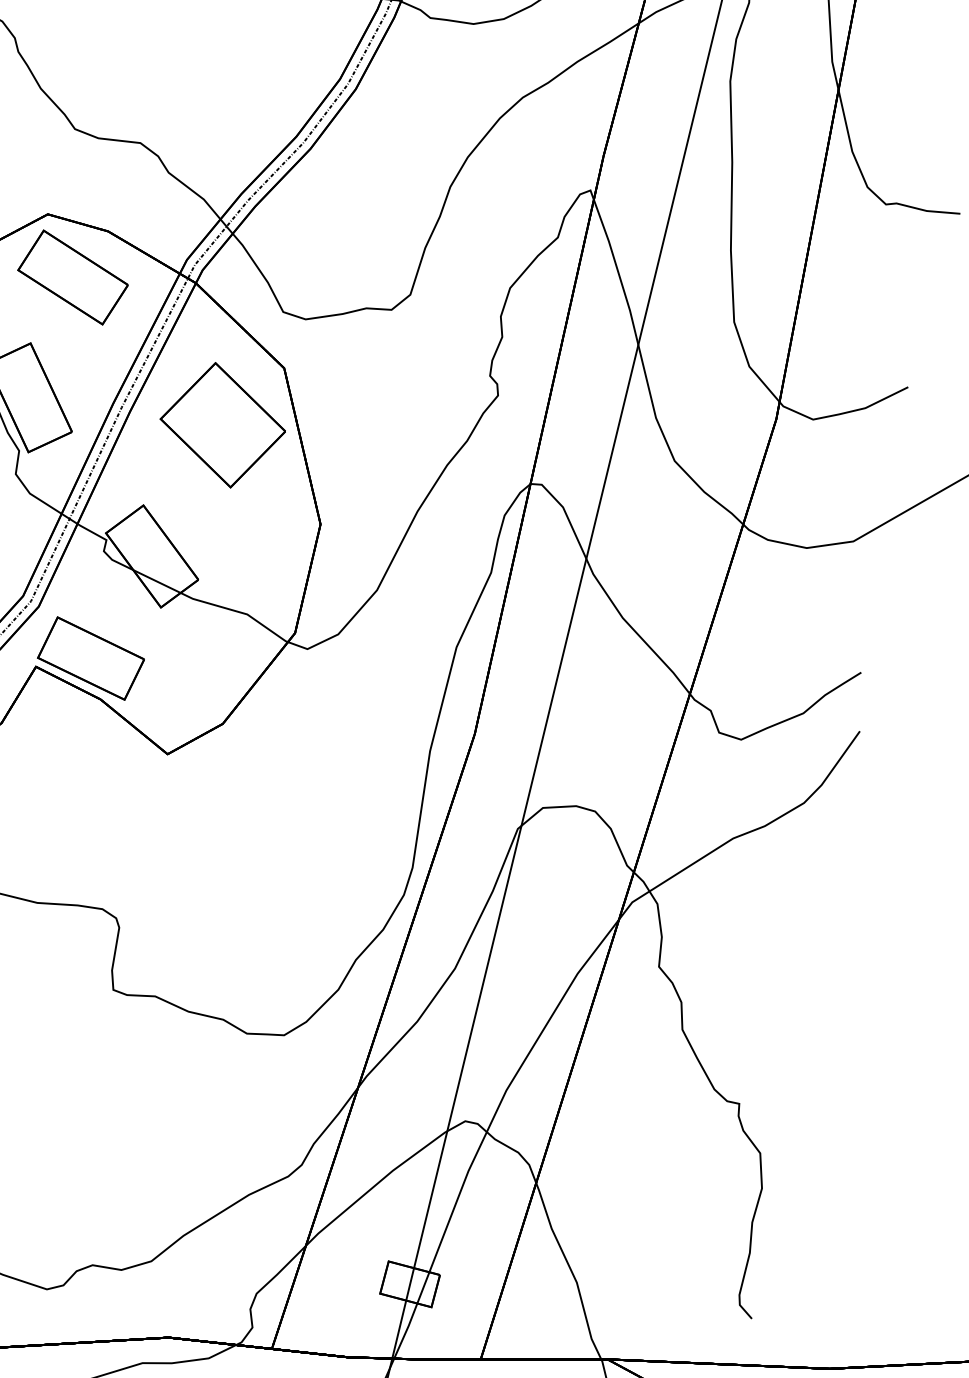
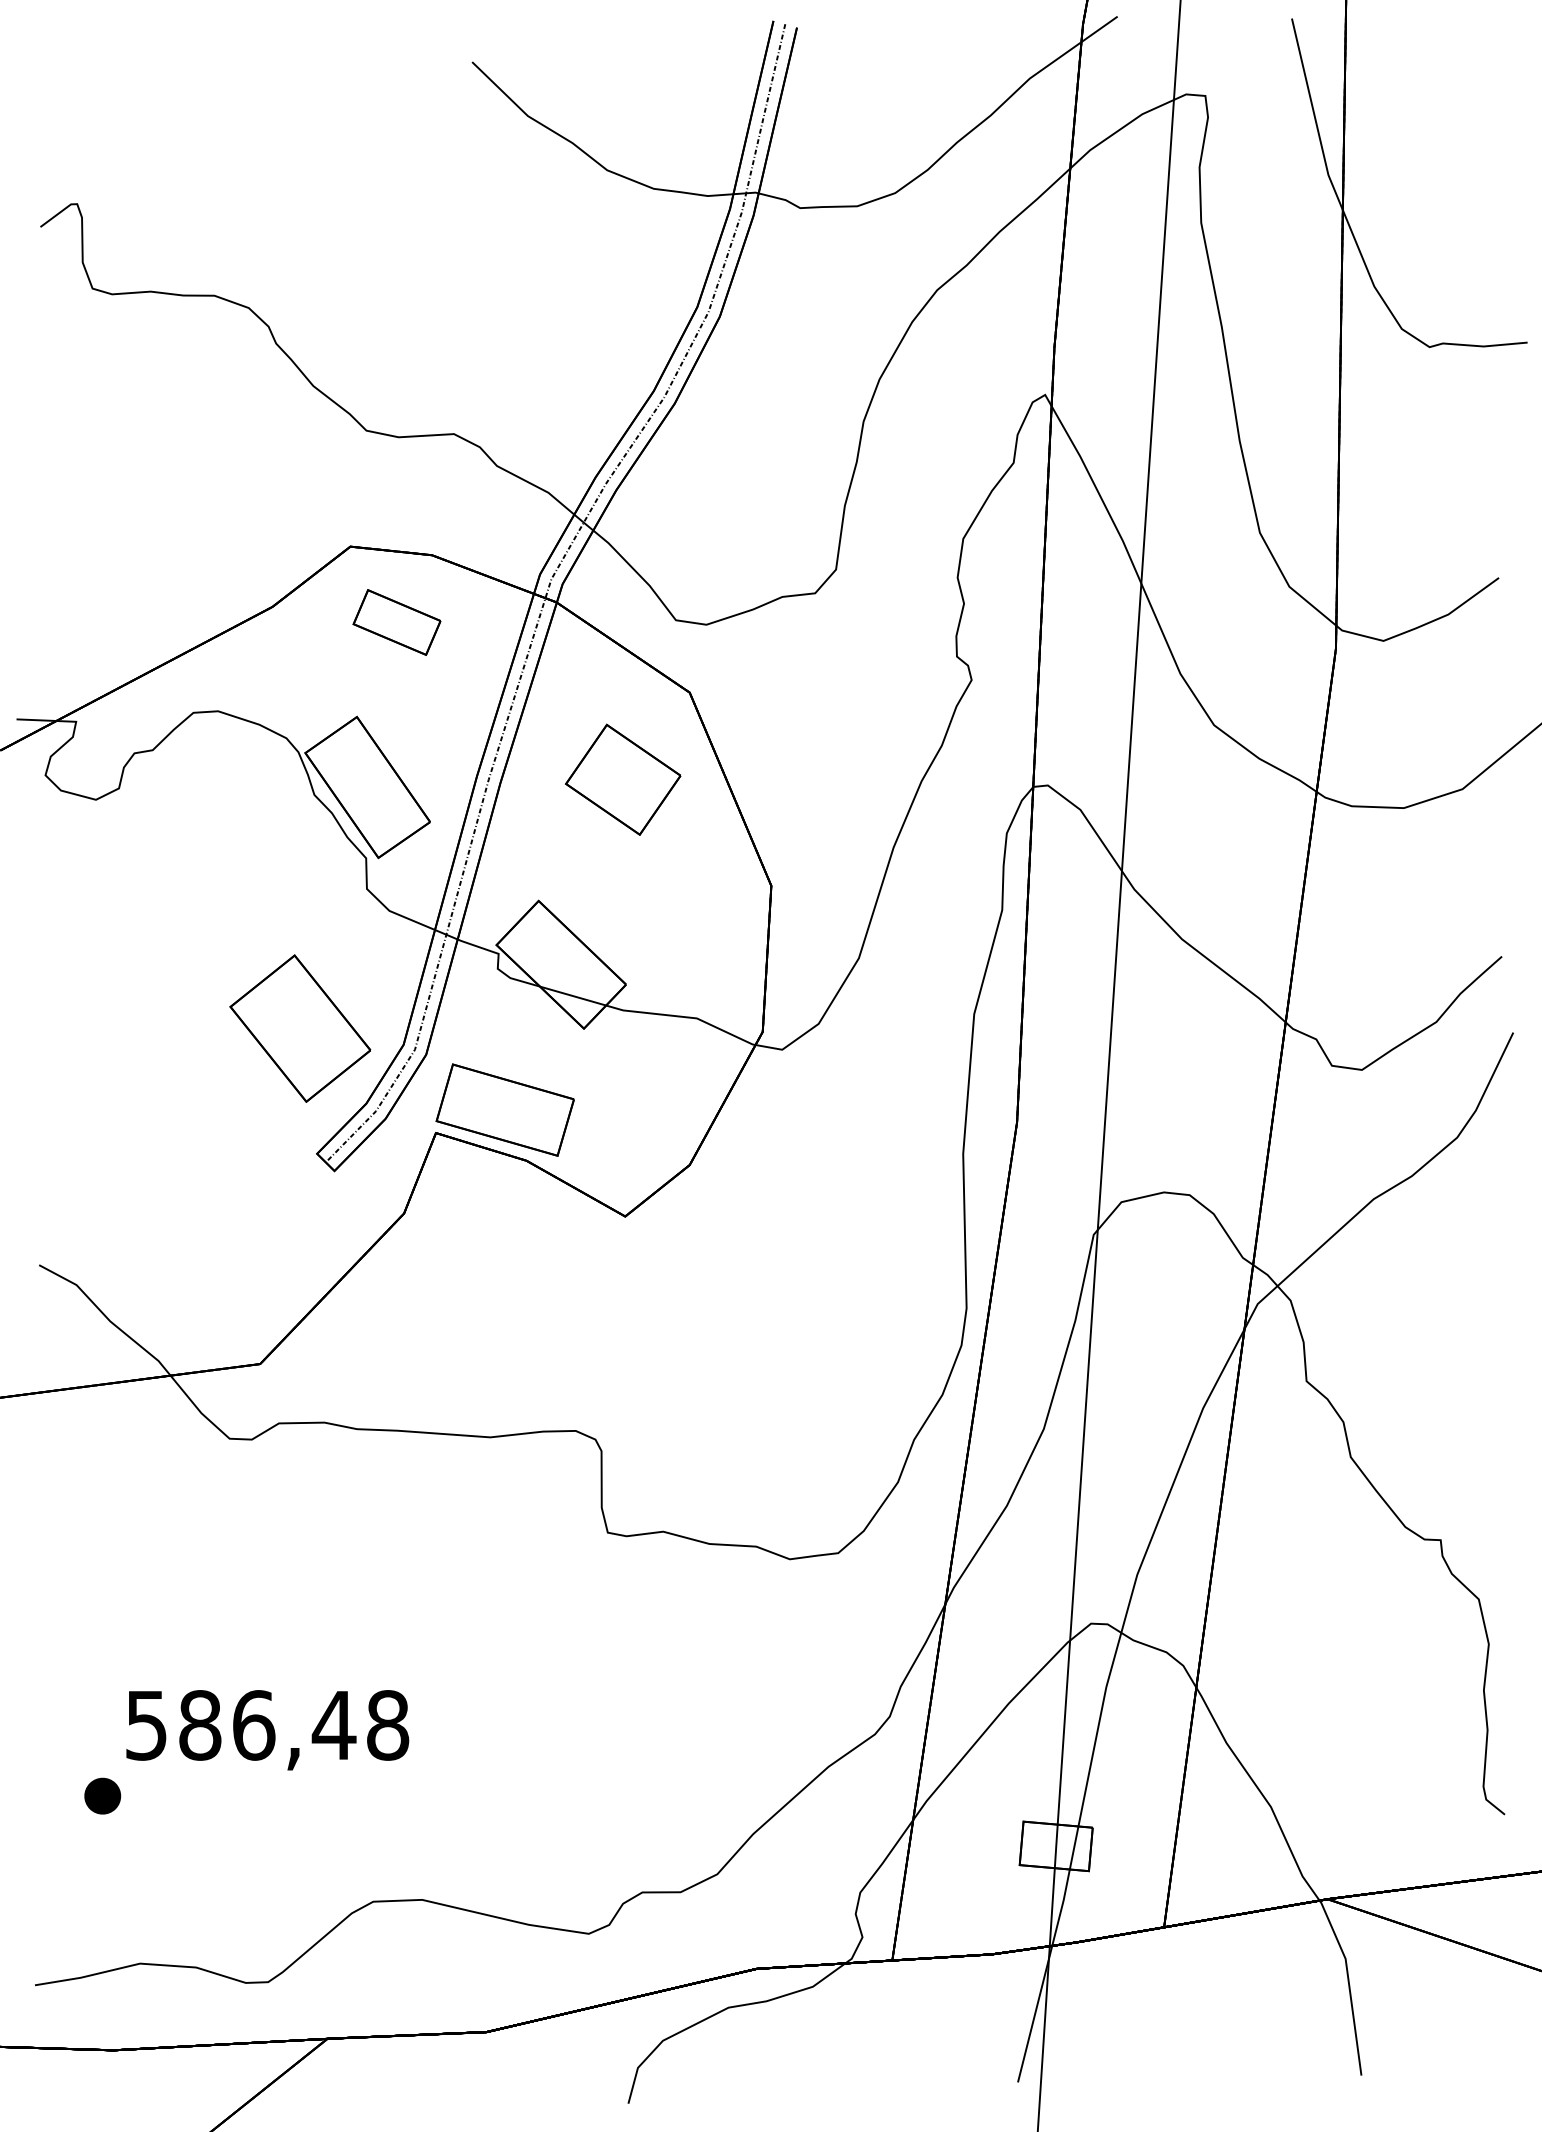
part: (72, 277) -> (396, 622), size x0.6
part: (222, 424) -> (622, 779), size x0.7

